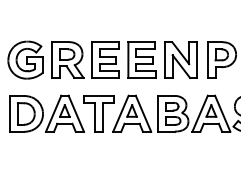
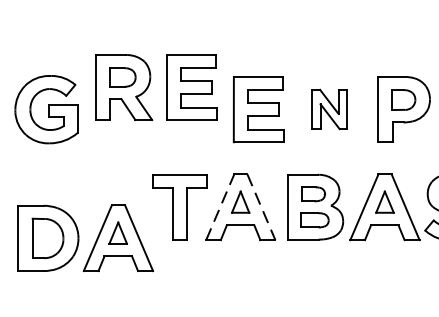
part: (85, 59) -> (155, 86), moved
part: (180, 59) -> (328, 108), size x0.6
part: (46, 113) -> (84, 237), moved
line: (120, 113) -> (219, 206), solid -> dashed
line: (143, 113) -> (261, 206), solid -> dashed

